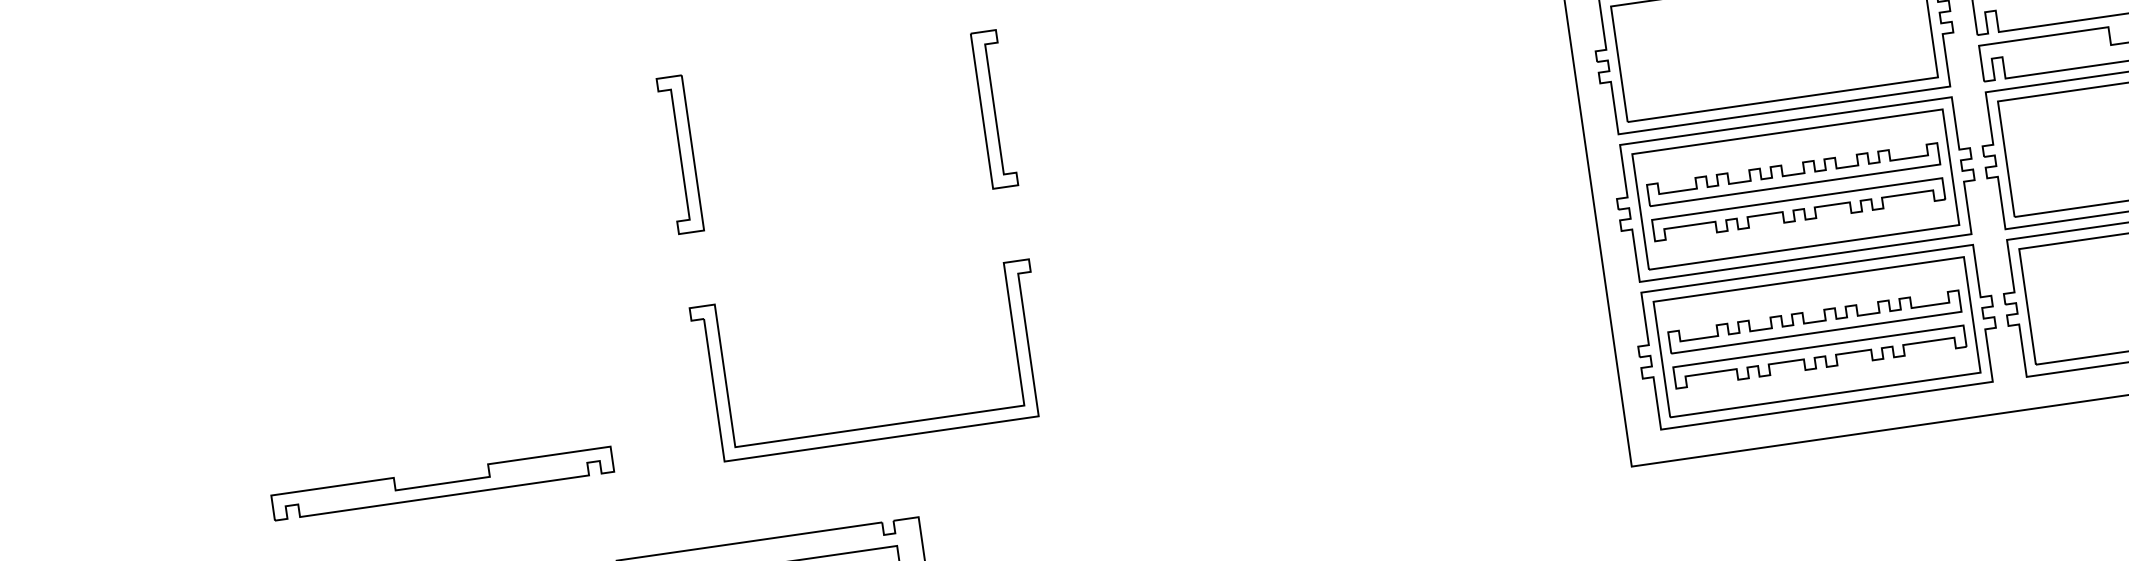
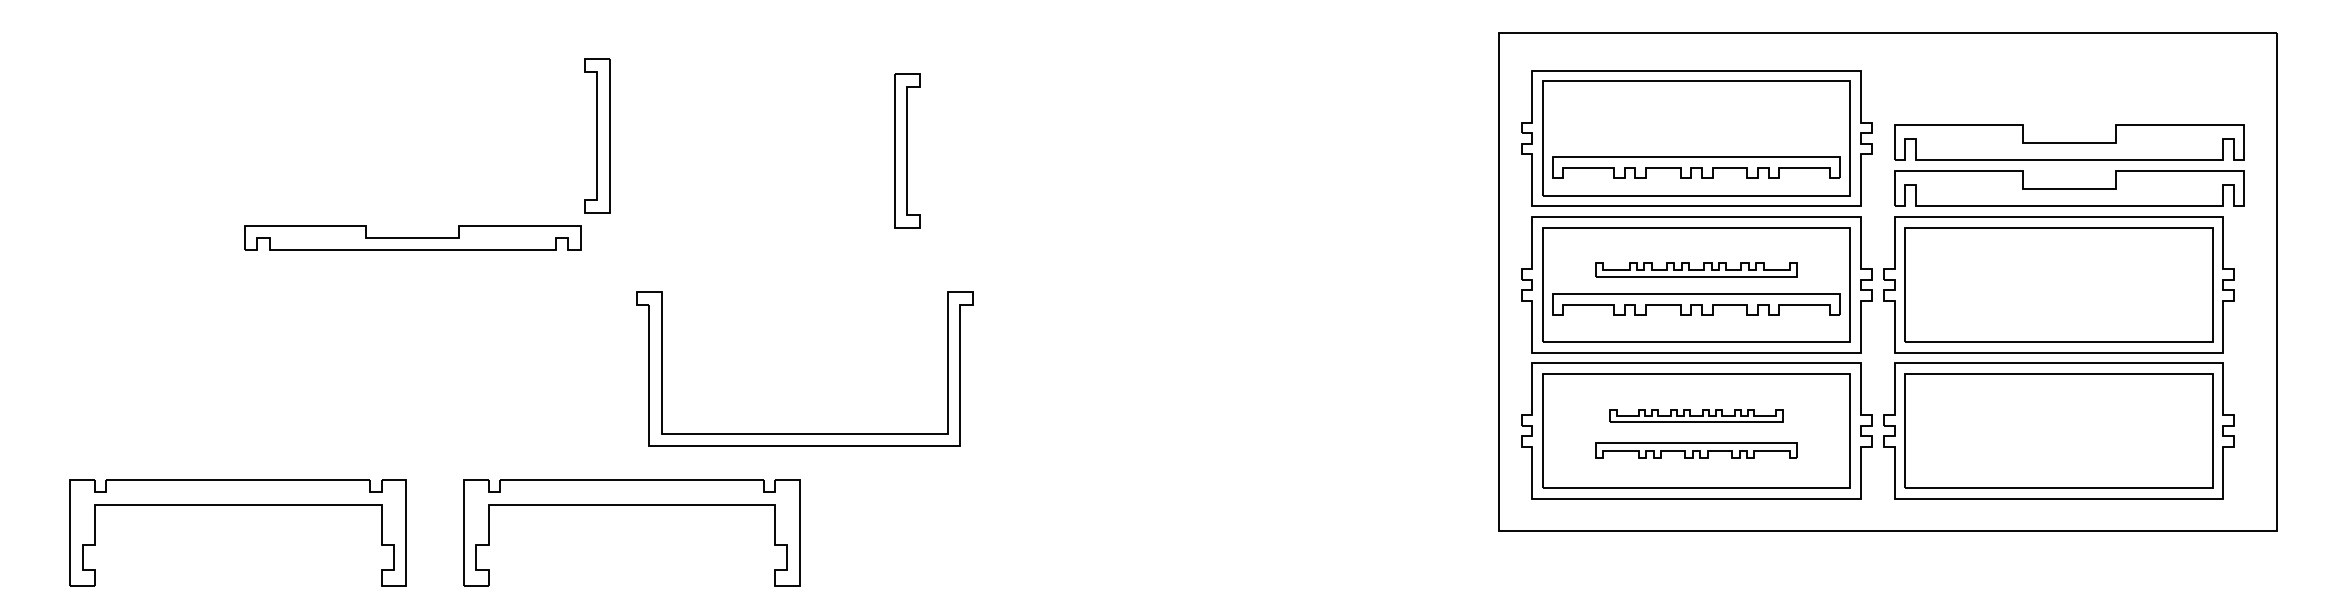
part: (1778, 71) -> (1696, 167), added
part: (994, 108) -> (907, 150), moved
part: (680, 154) -> (597, 135), moved
part: (1793, 174) -> (1696, 269), size x0.7
part: (1814, 321) -> (1696, 415), size x0.6
part: (1819, 356) -> (1696, 450), size x0.7
part: (879, 426) -> (804, 433), moved
part: (442, 483) -> (412, 237), moved

